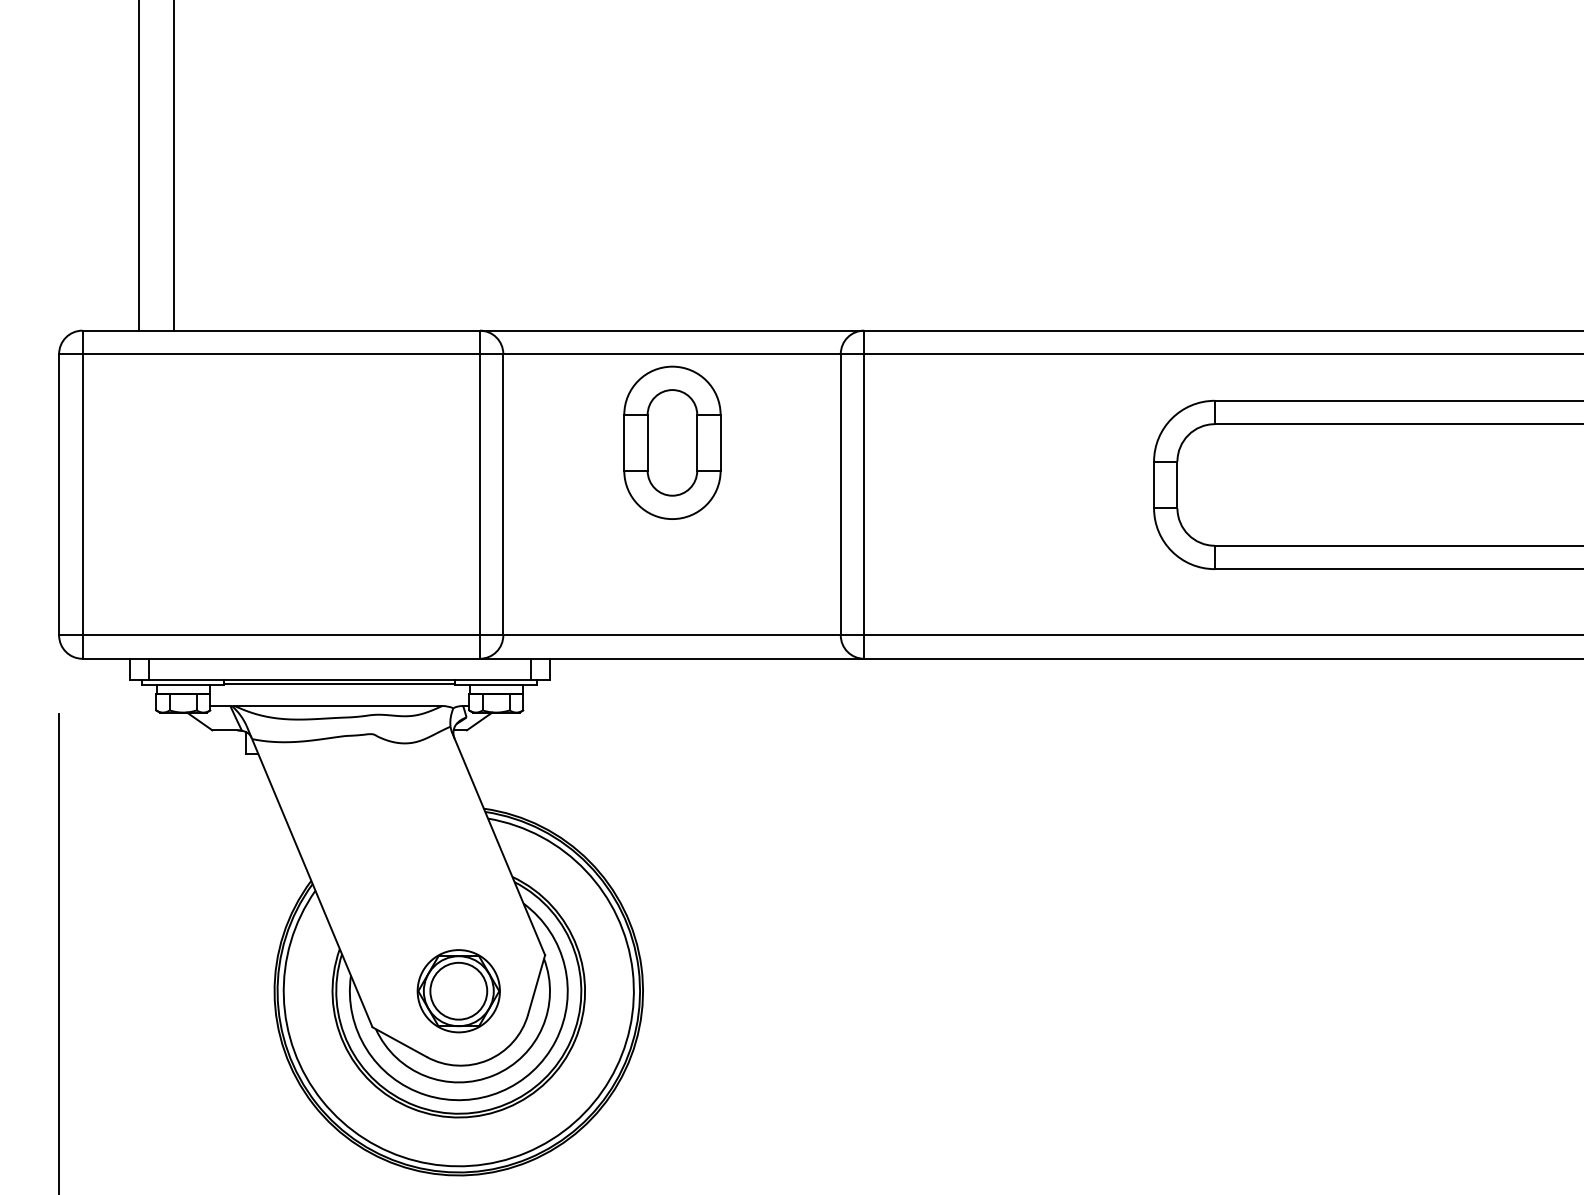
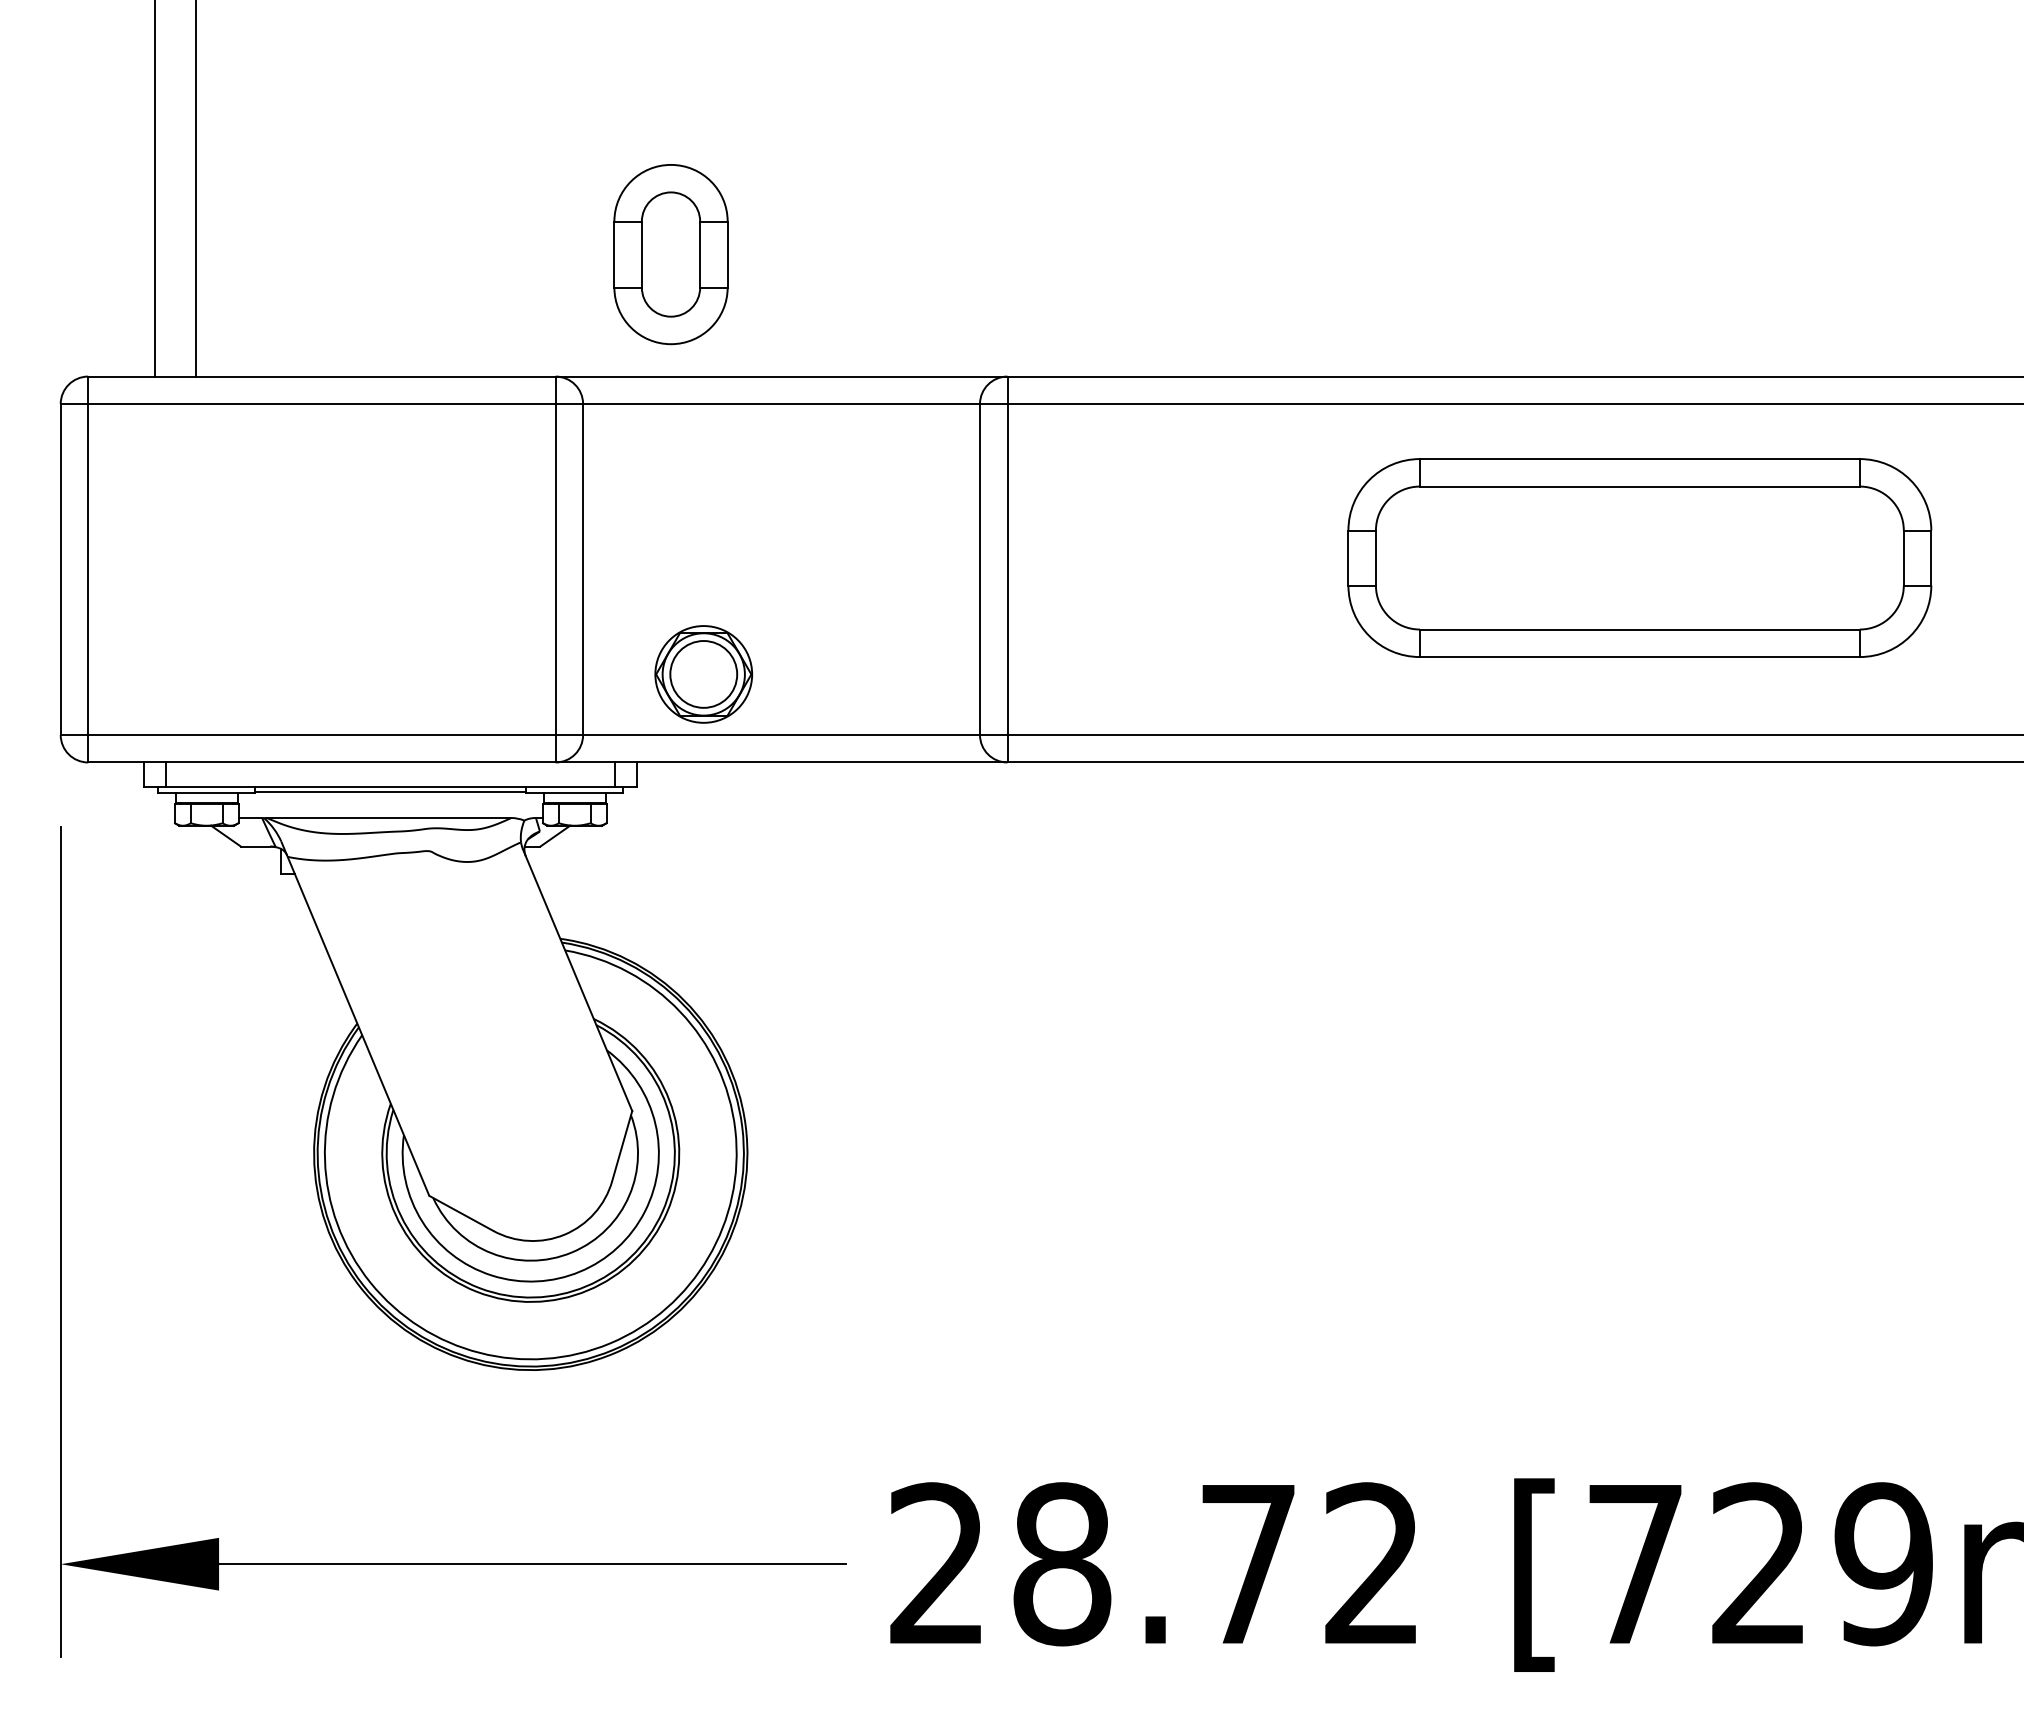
part: (672, 442) -> (670, 254), moved
part: (458, 991) -> (703, 674), moved

